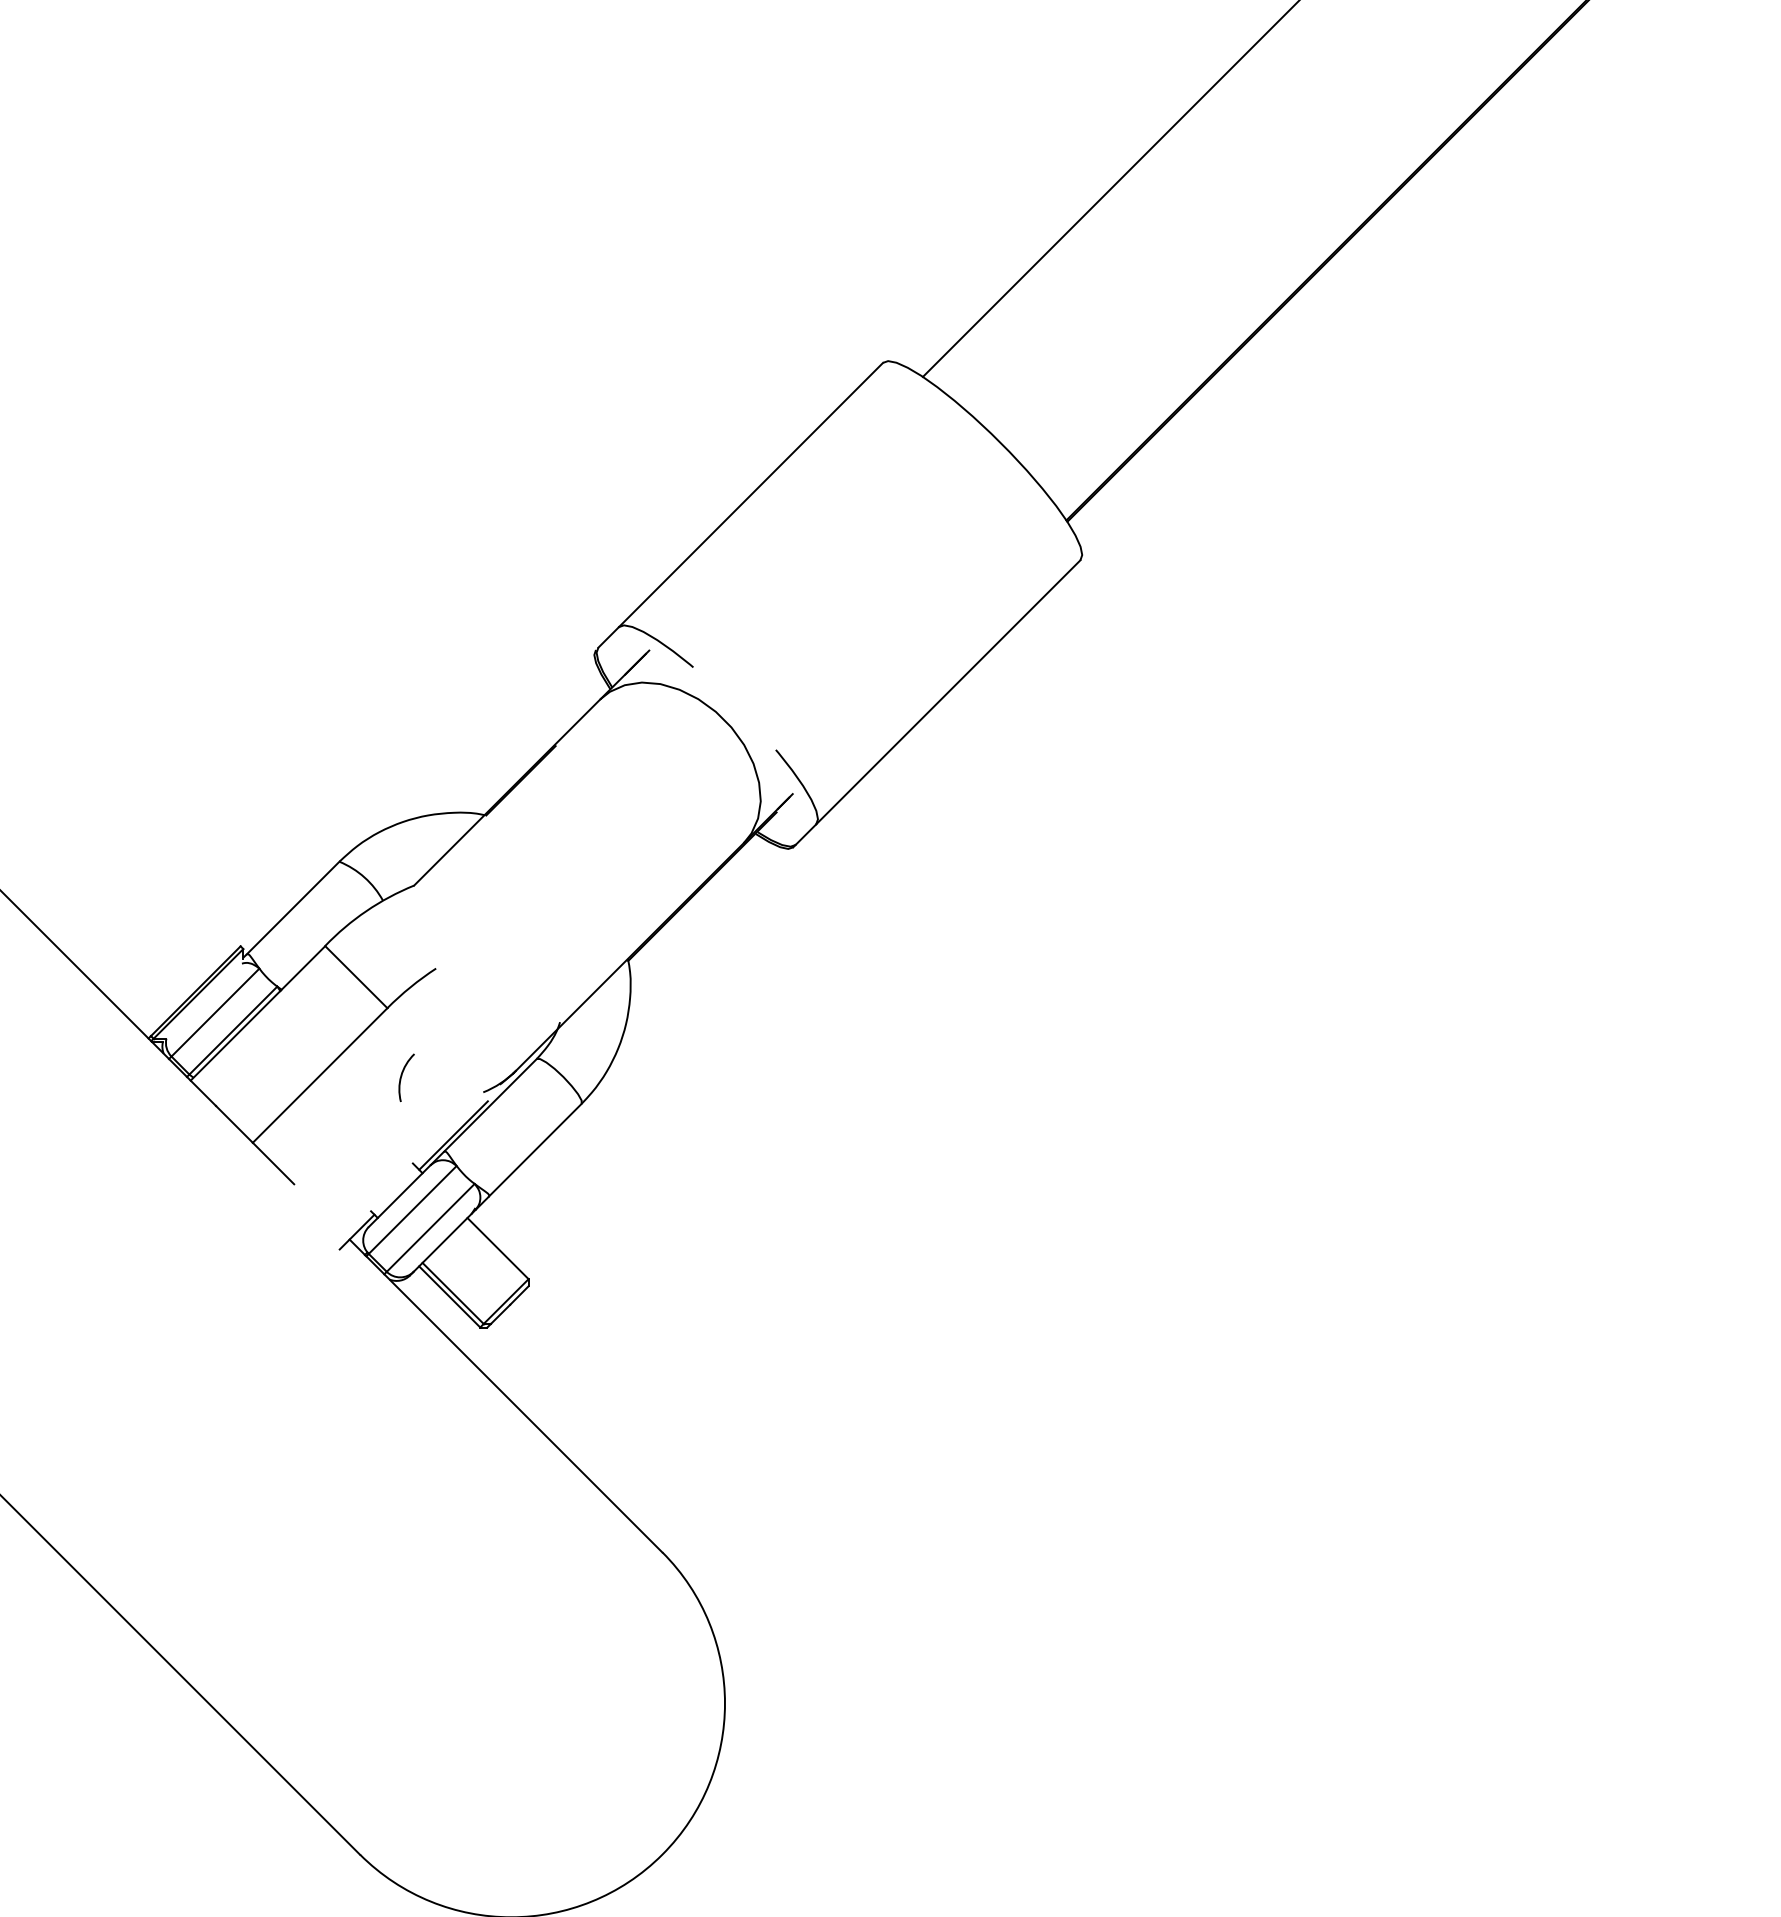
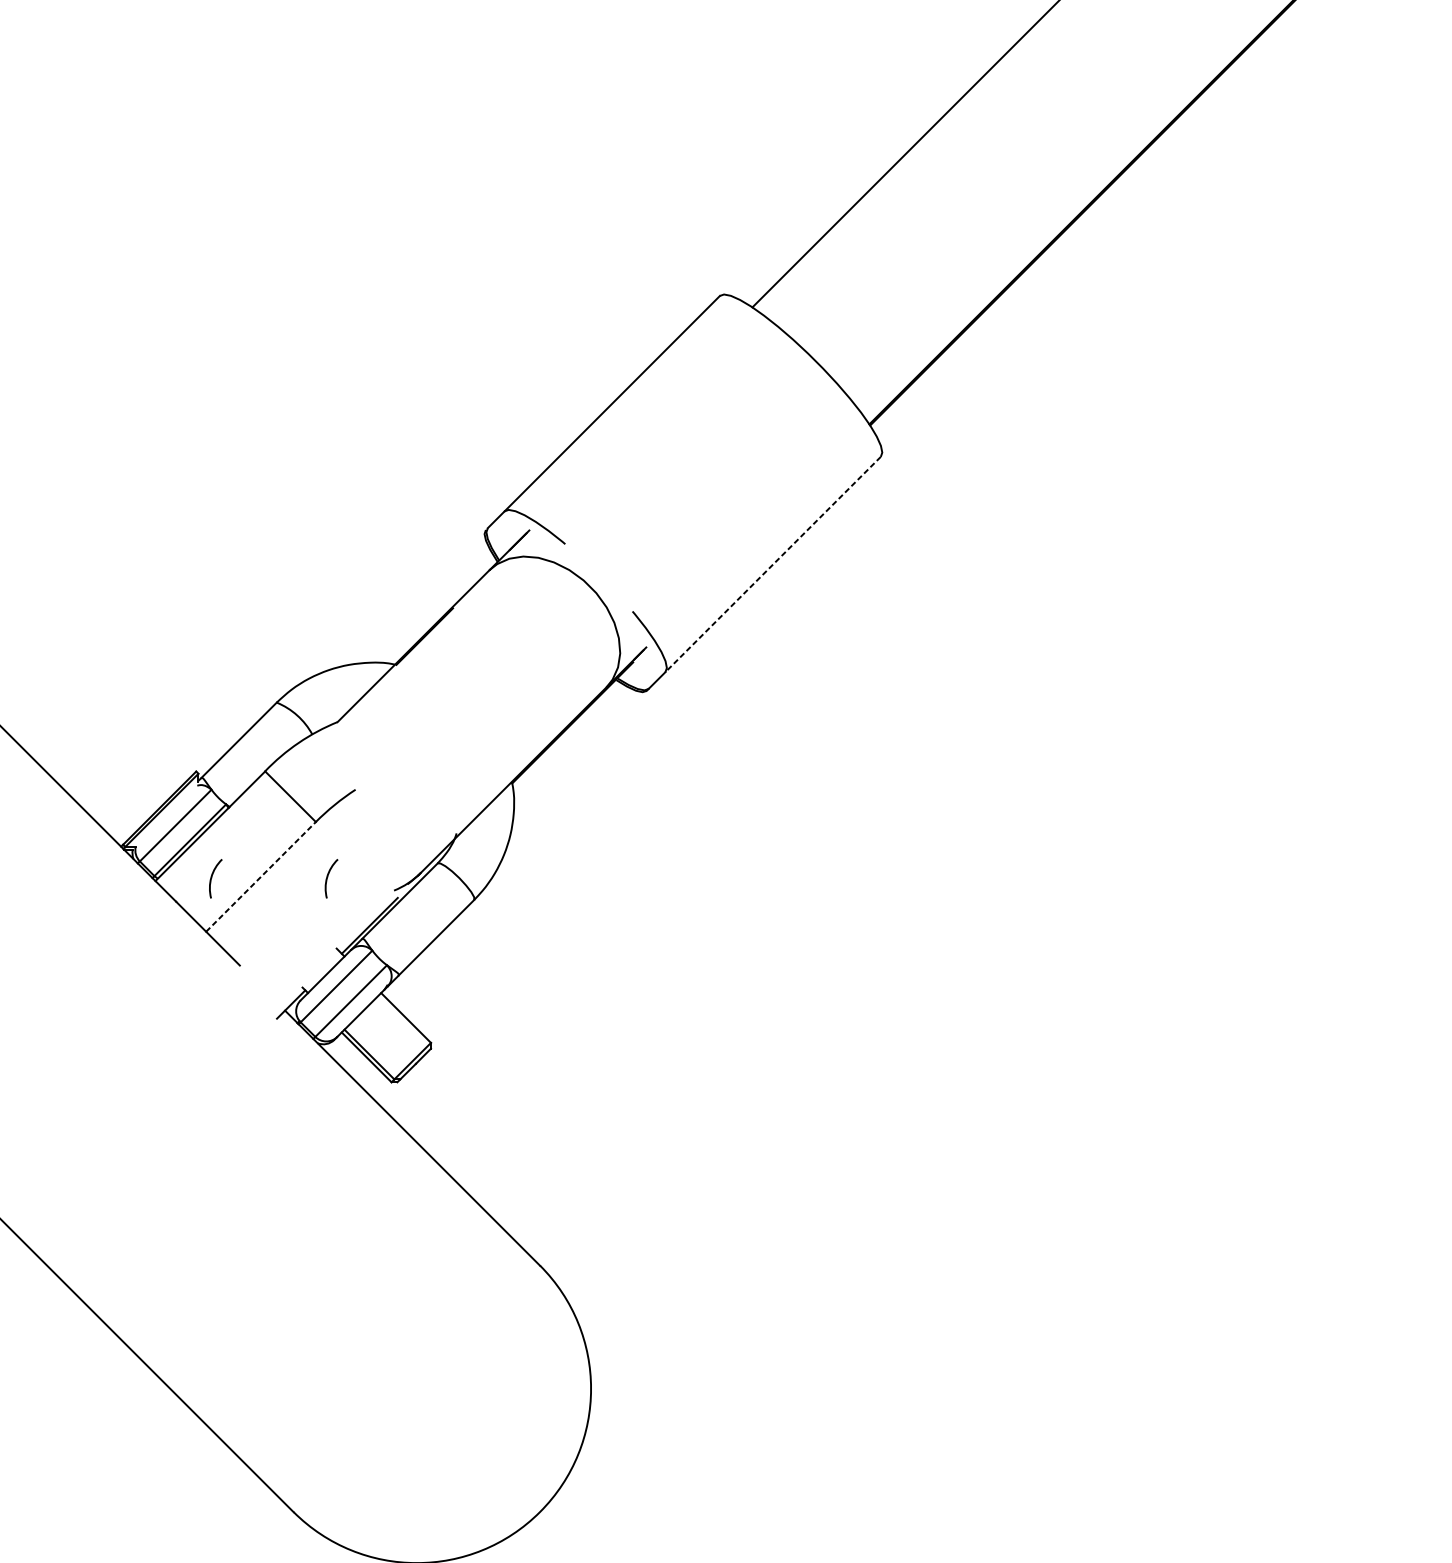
line: (948, 692) -> (773, 564), solid -> dashed
line: (320, 1075) -> (261, 876), solid -> dashed
arc: (260, 1076) -> (212, 877), added

